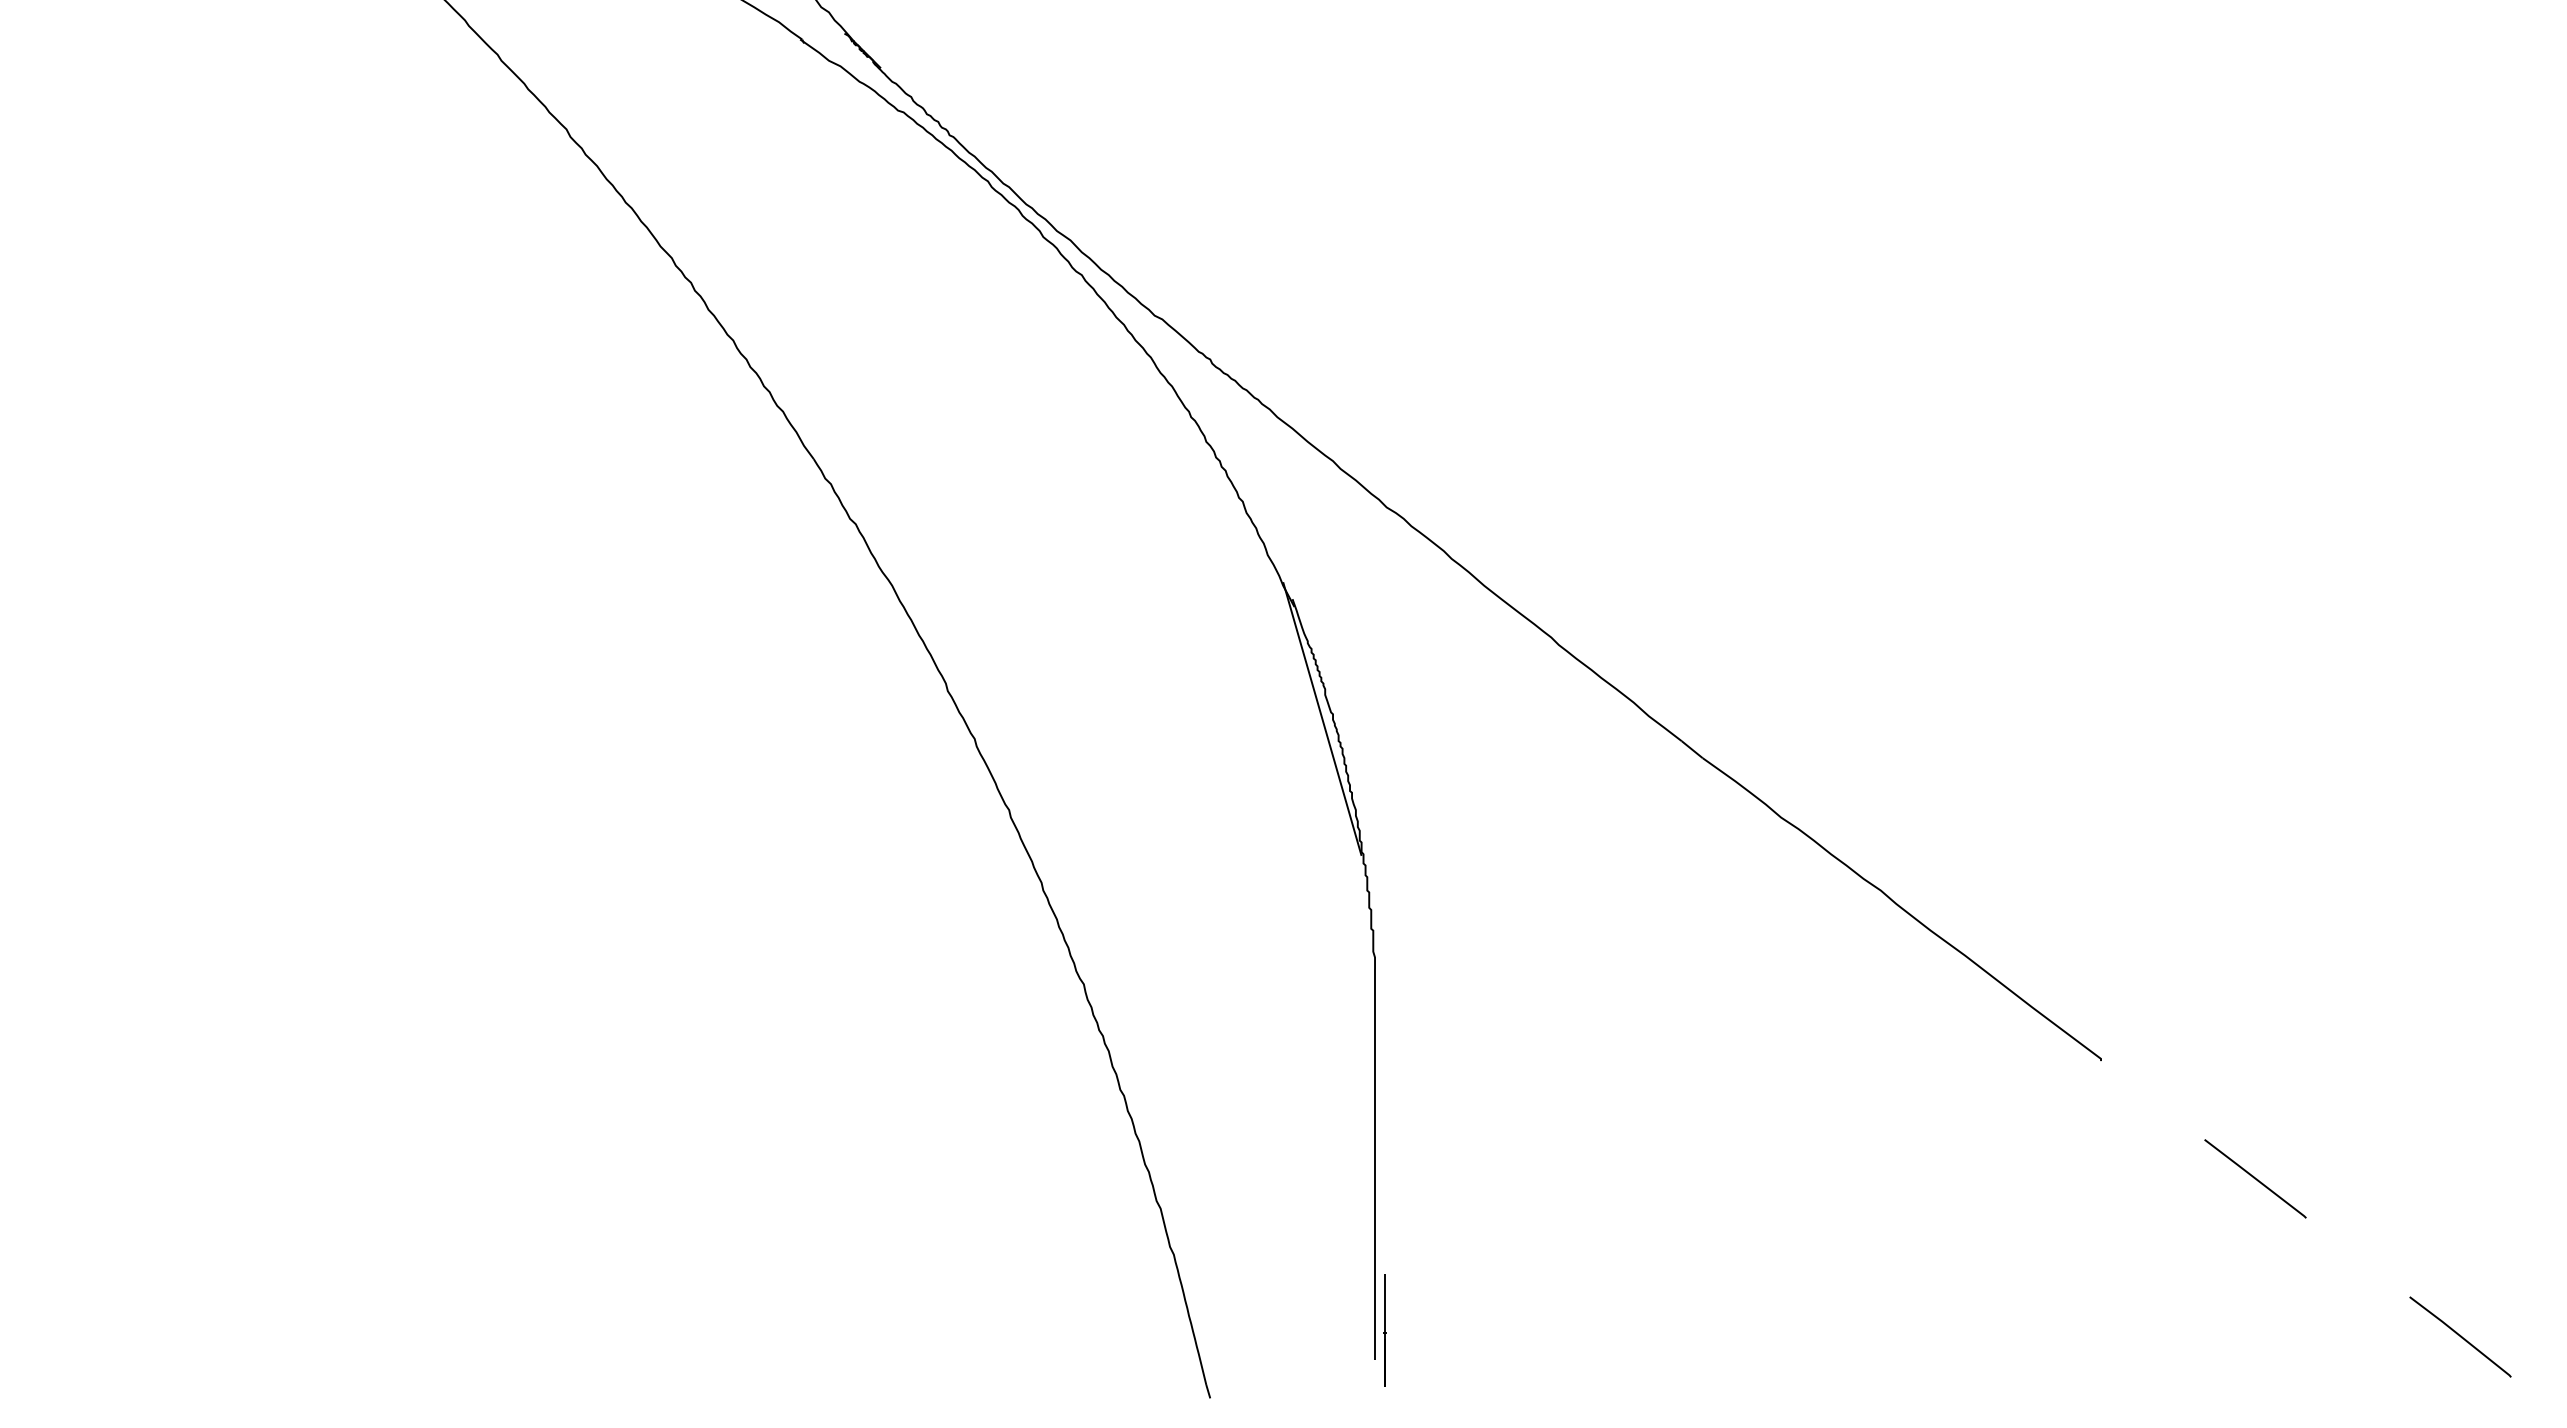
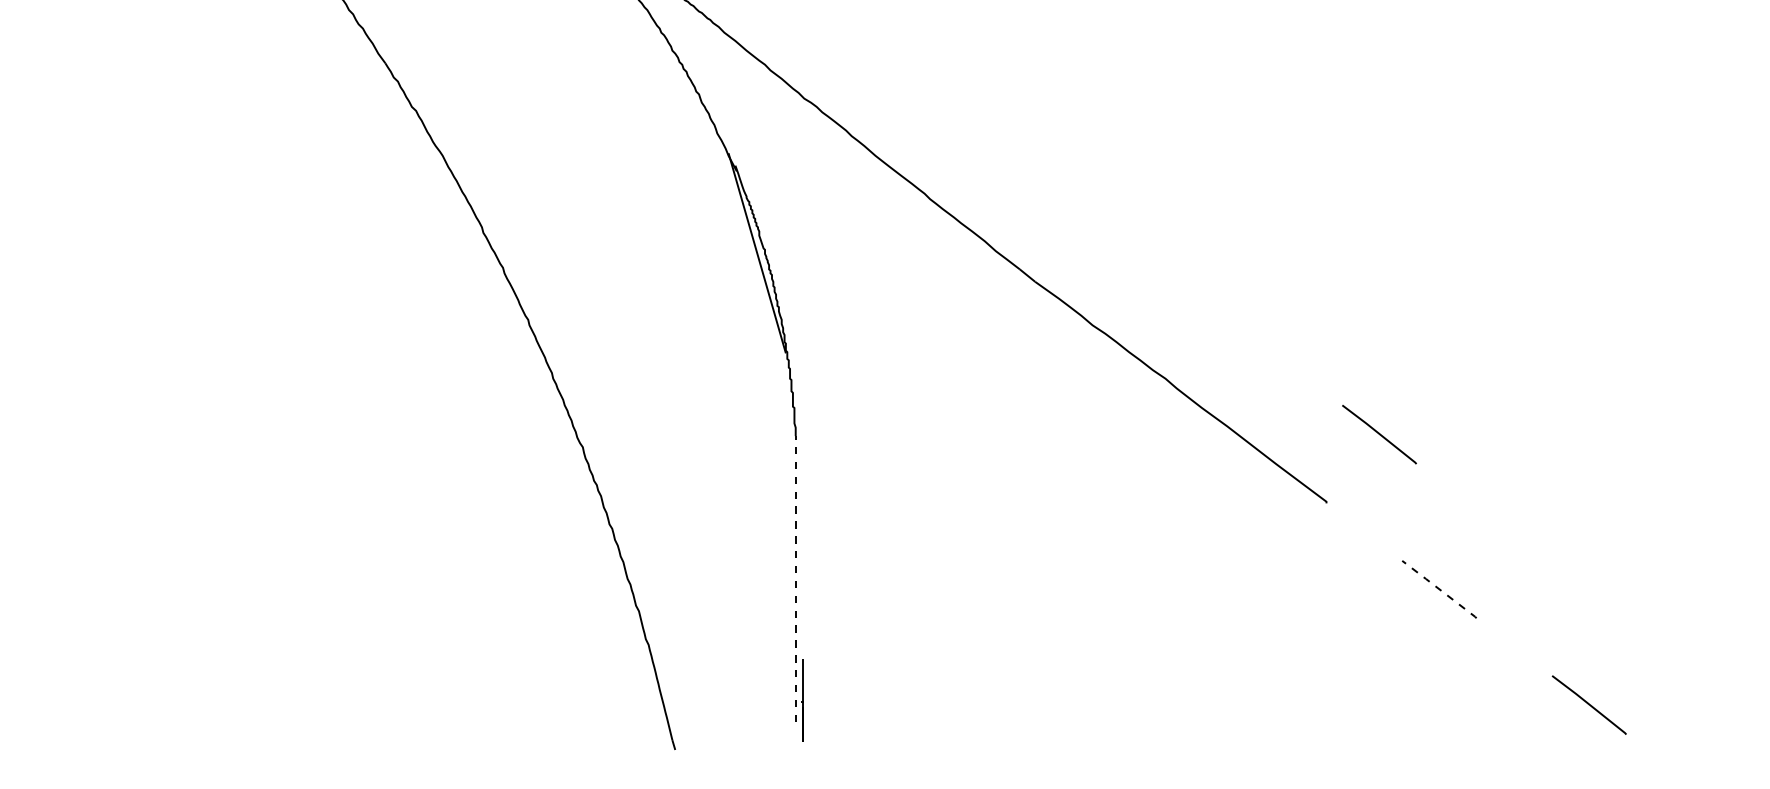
line: (2173, 966) -> (1379, 434), added
line: (1375, 1164) -> (796, 578), solid -> dashed
line: (2255, 1178) -> (1439, 589), solid -> dashed

